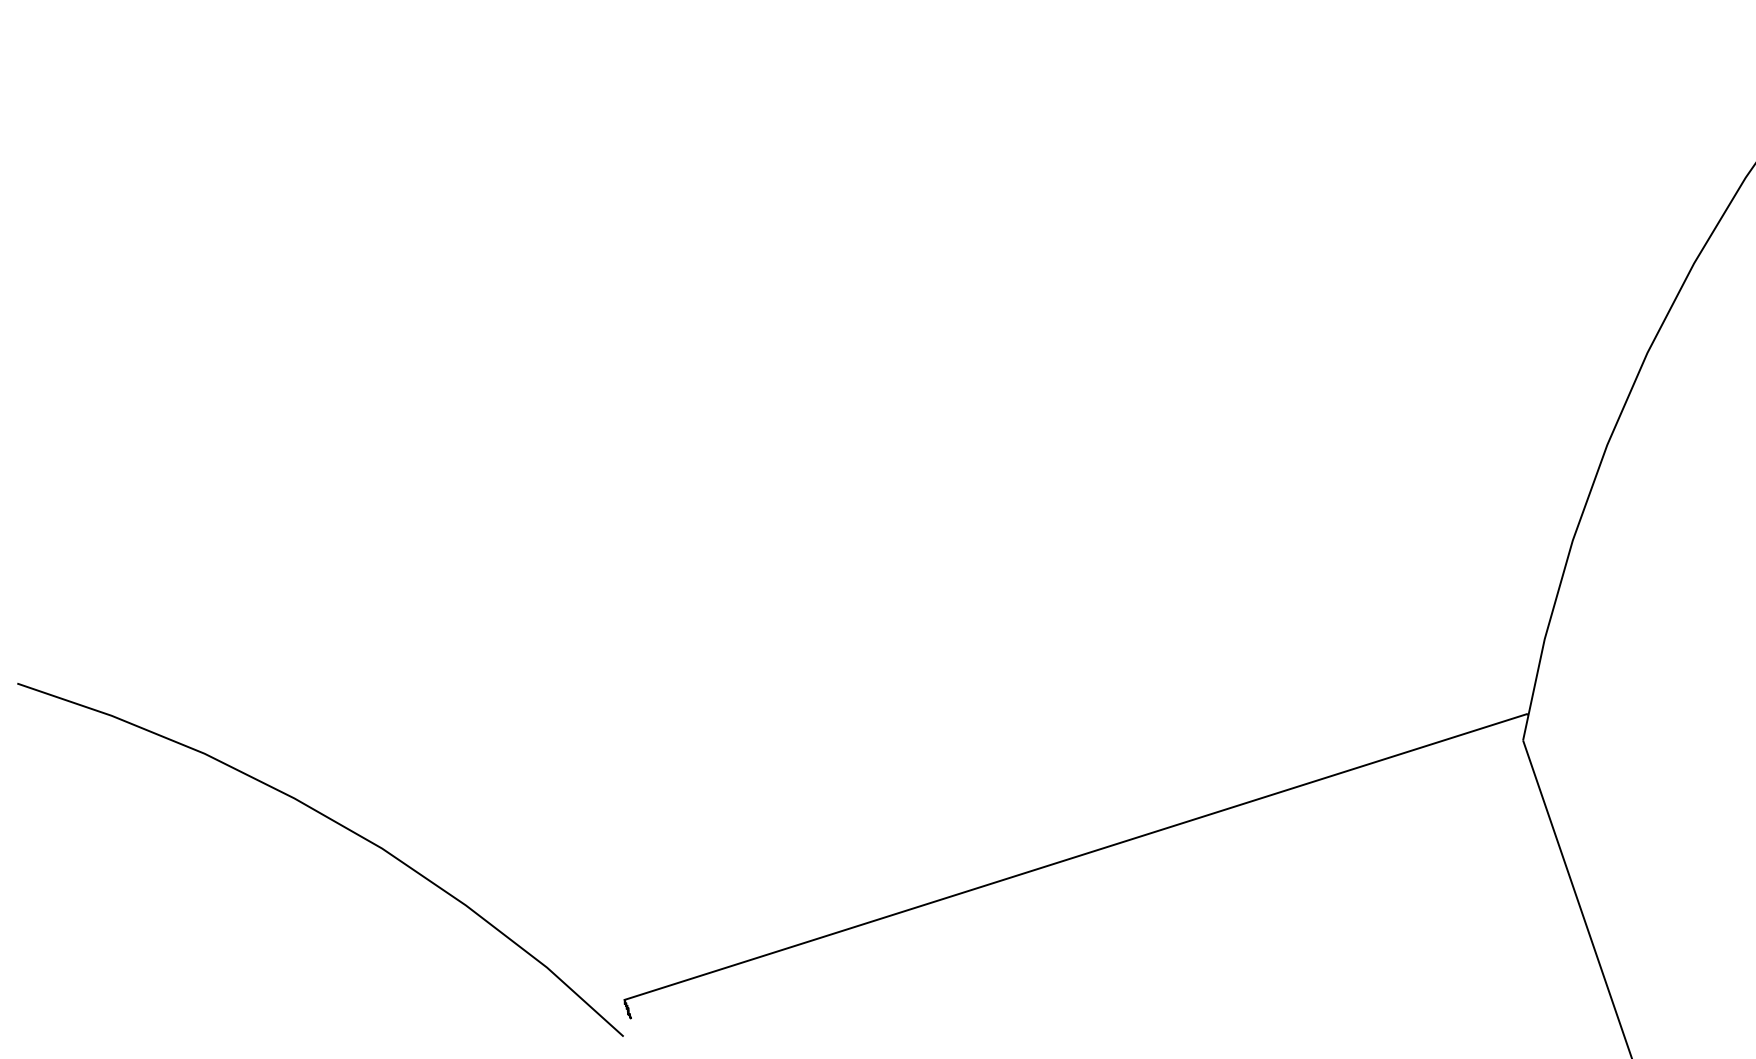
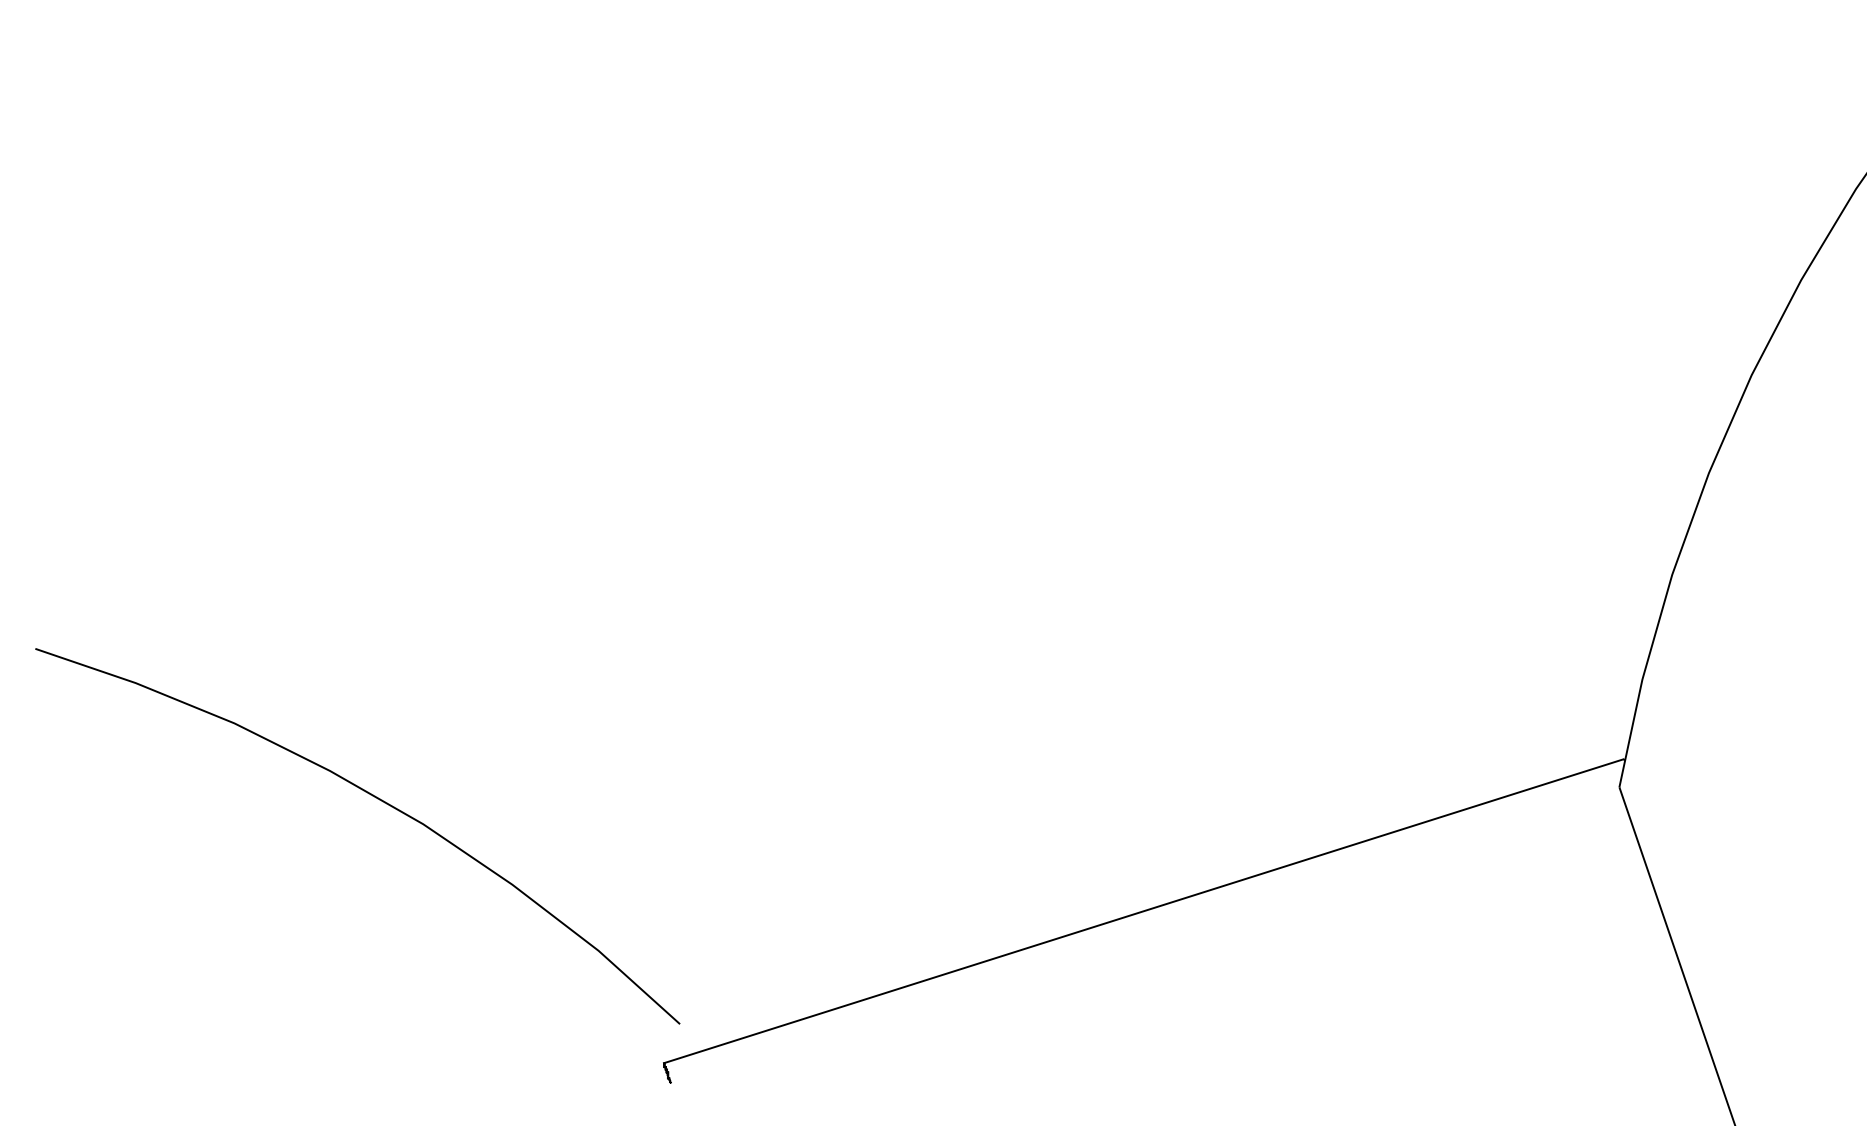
curve: (339, 825) -> (377, 799), moved

